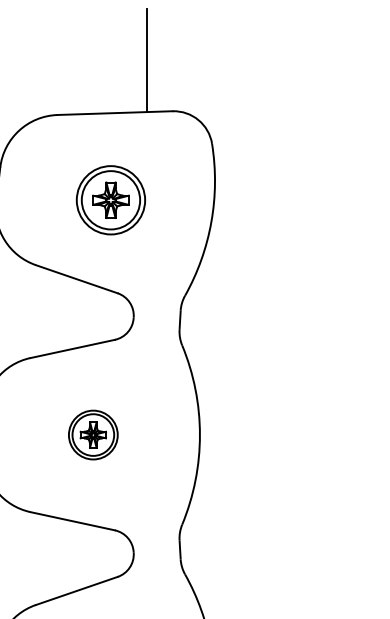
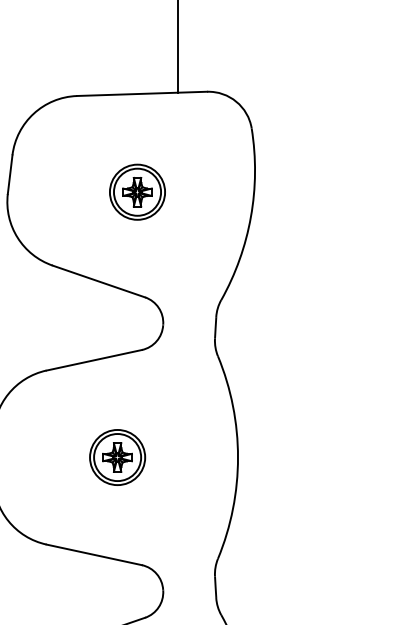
part: (110, 199) -> (136, 191), size x0.71

